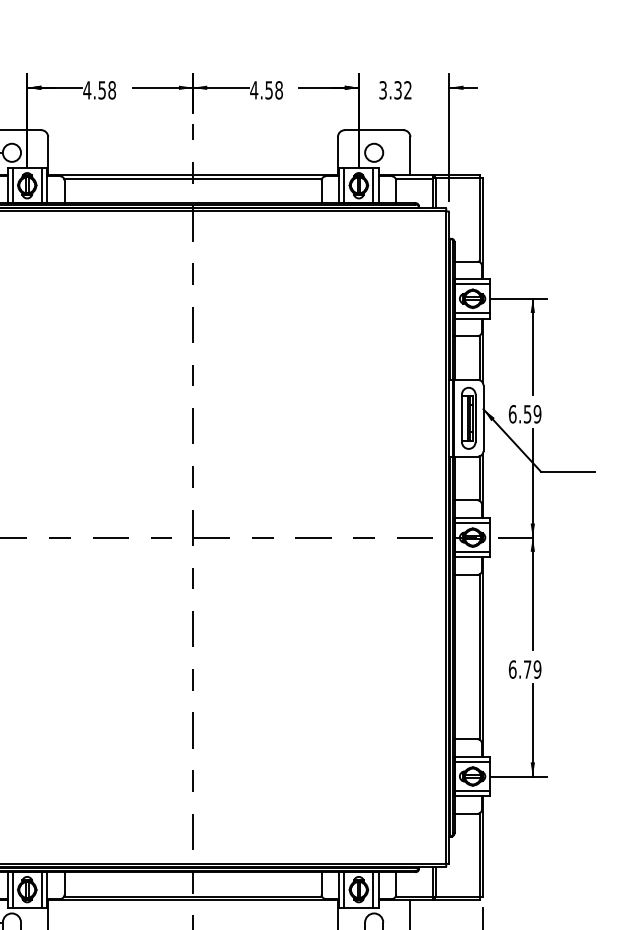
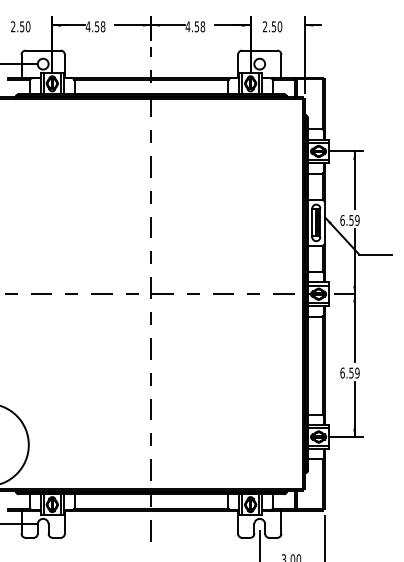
text: (395, 89) -> (272, 26), 3.32 -> 2.50
text: (527, 668) -> (351, 372), 6.79 -> 6.59

